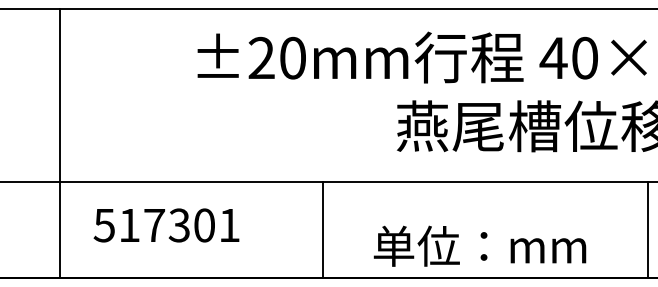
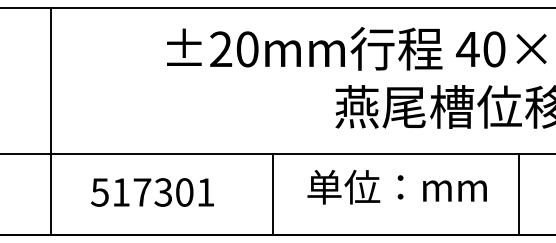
text: (166, 225) -> (152, 192), moved
line: (647, 229) -> (519, 194), moved
text: (479, 245) -> (396, 186), moved

